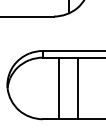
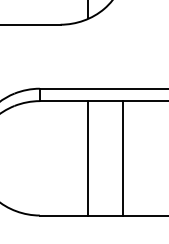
line: (58, 88) -> (87, 158), moved
line: (77, 88) -> (122, 158), moved

